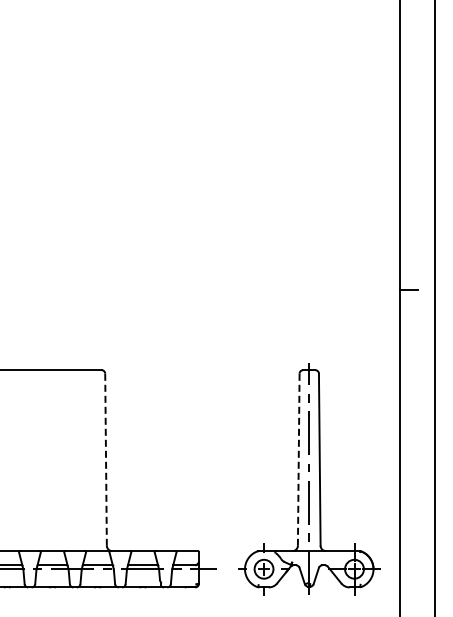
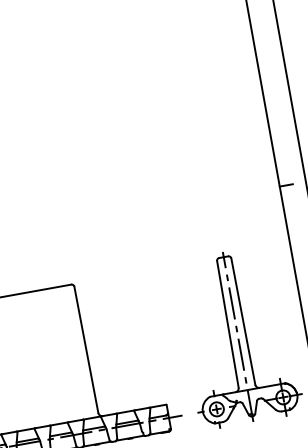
line: (106, 459) -> (86, 349), dashed -> solid
line: (298, 459) -> (227, 324), dashed -> solid

